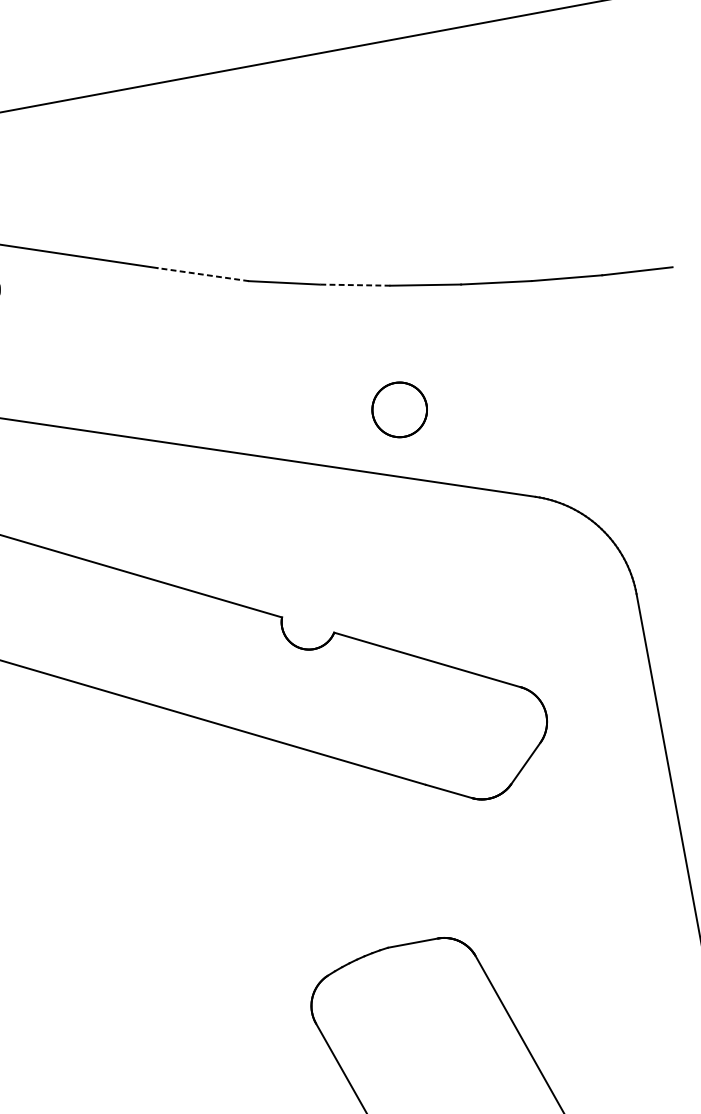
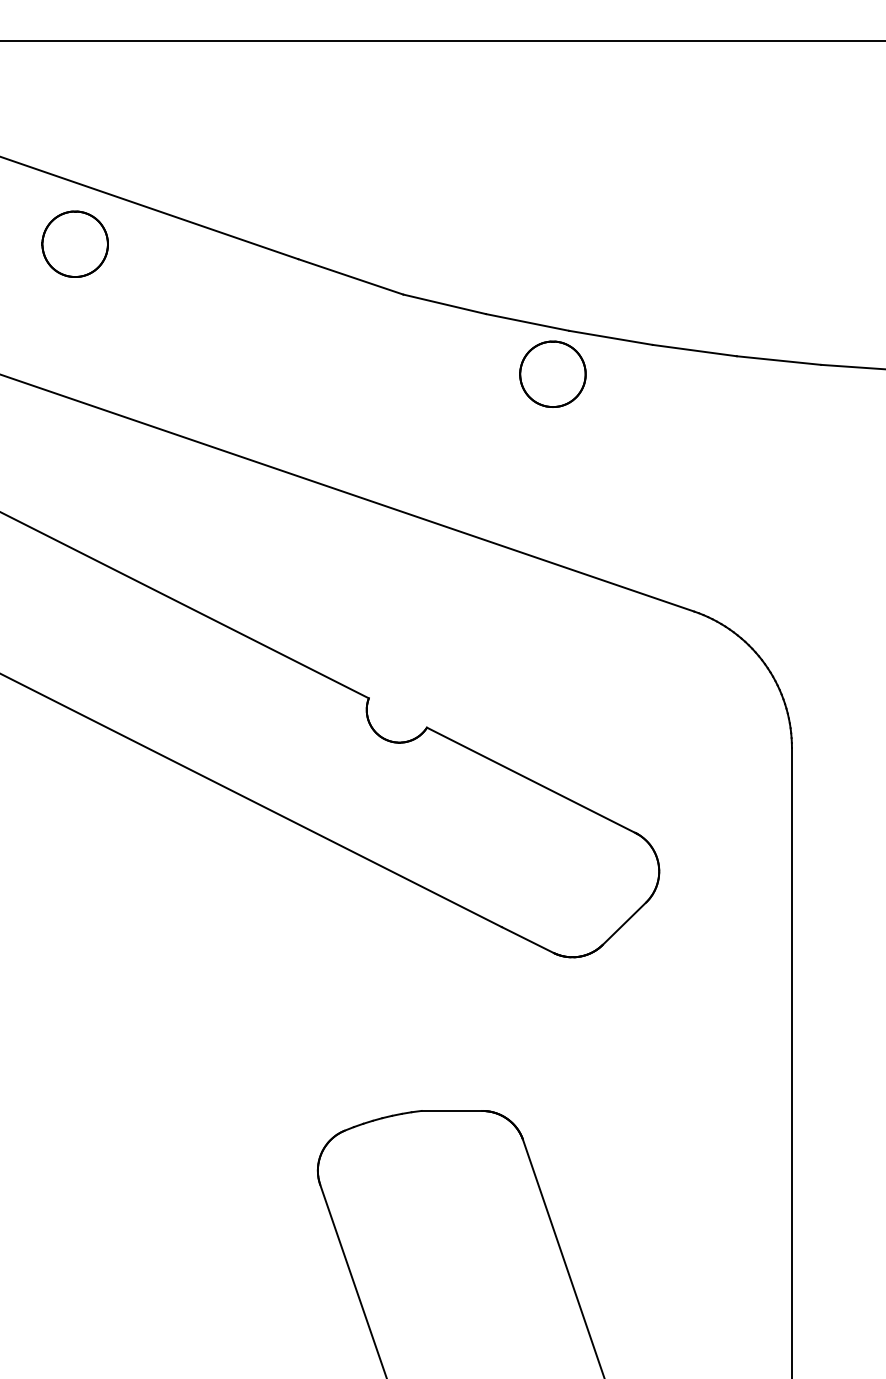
line: (202, 274) -> (350, 276), dashed -> solid
line: (355, 285) -> (527, 322), dashed -> solid
part: (399, 409) -> (552, 373), moved

